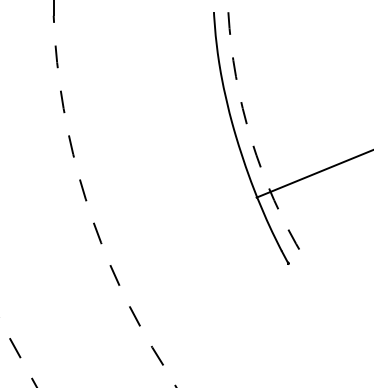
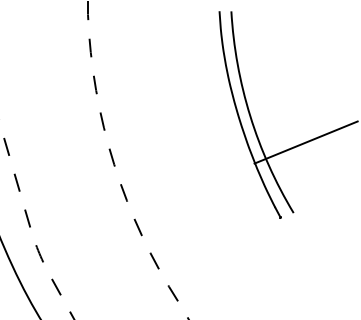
arc: (251, 140) -> (250, 116), dashed -> solid

